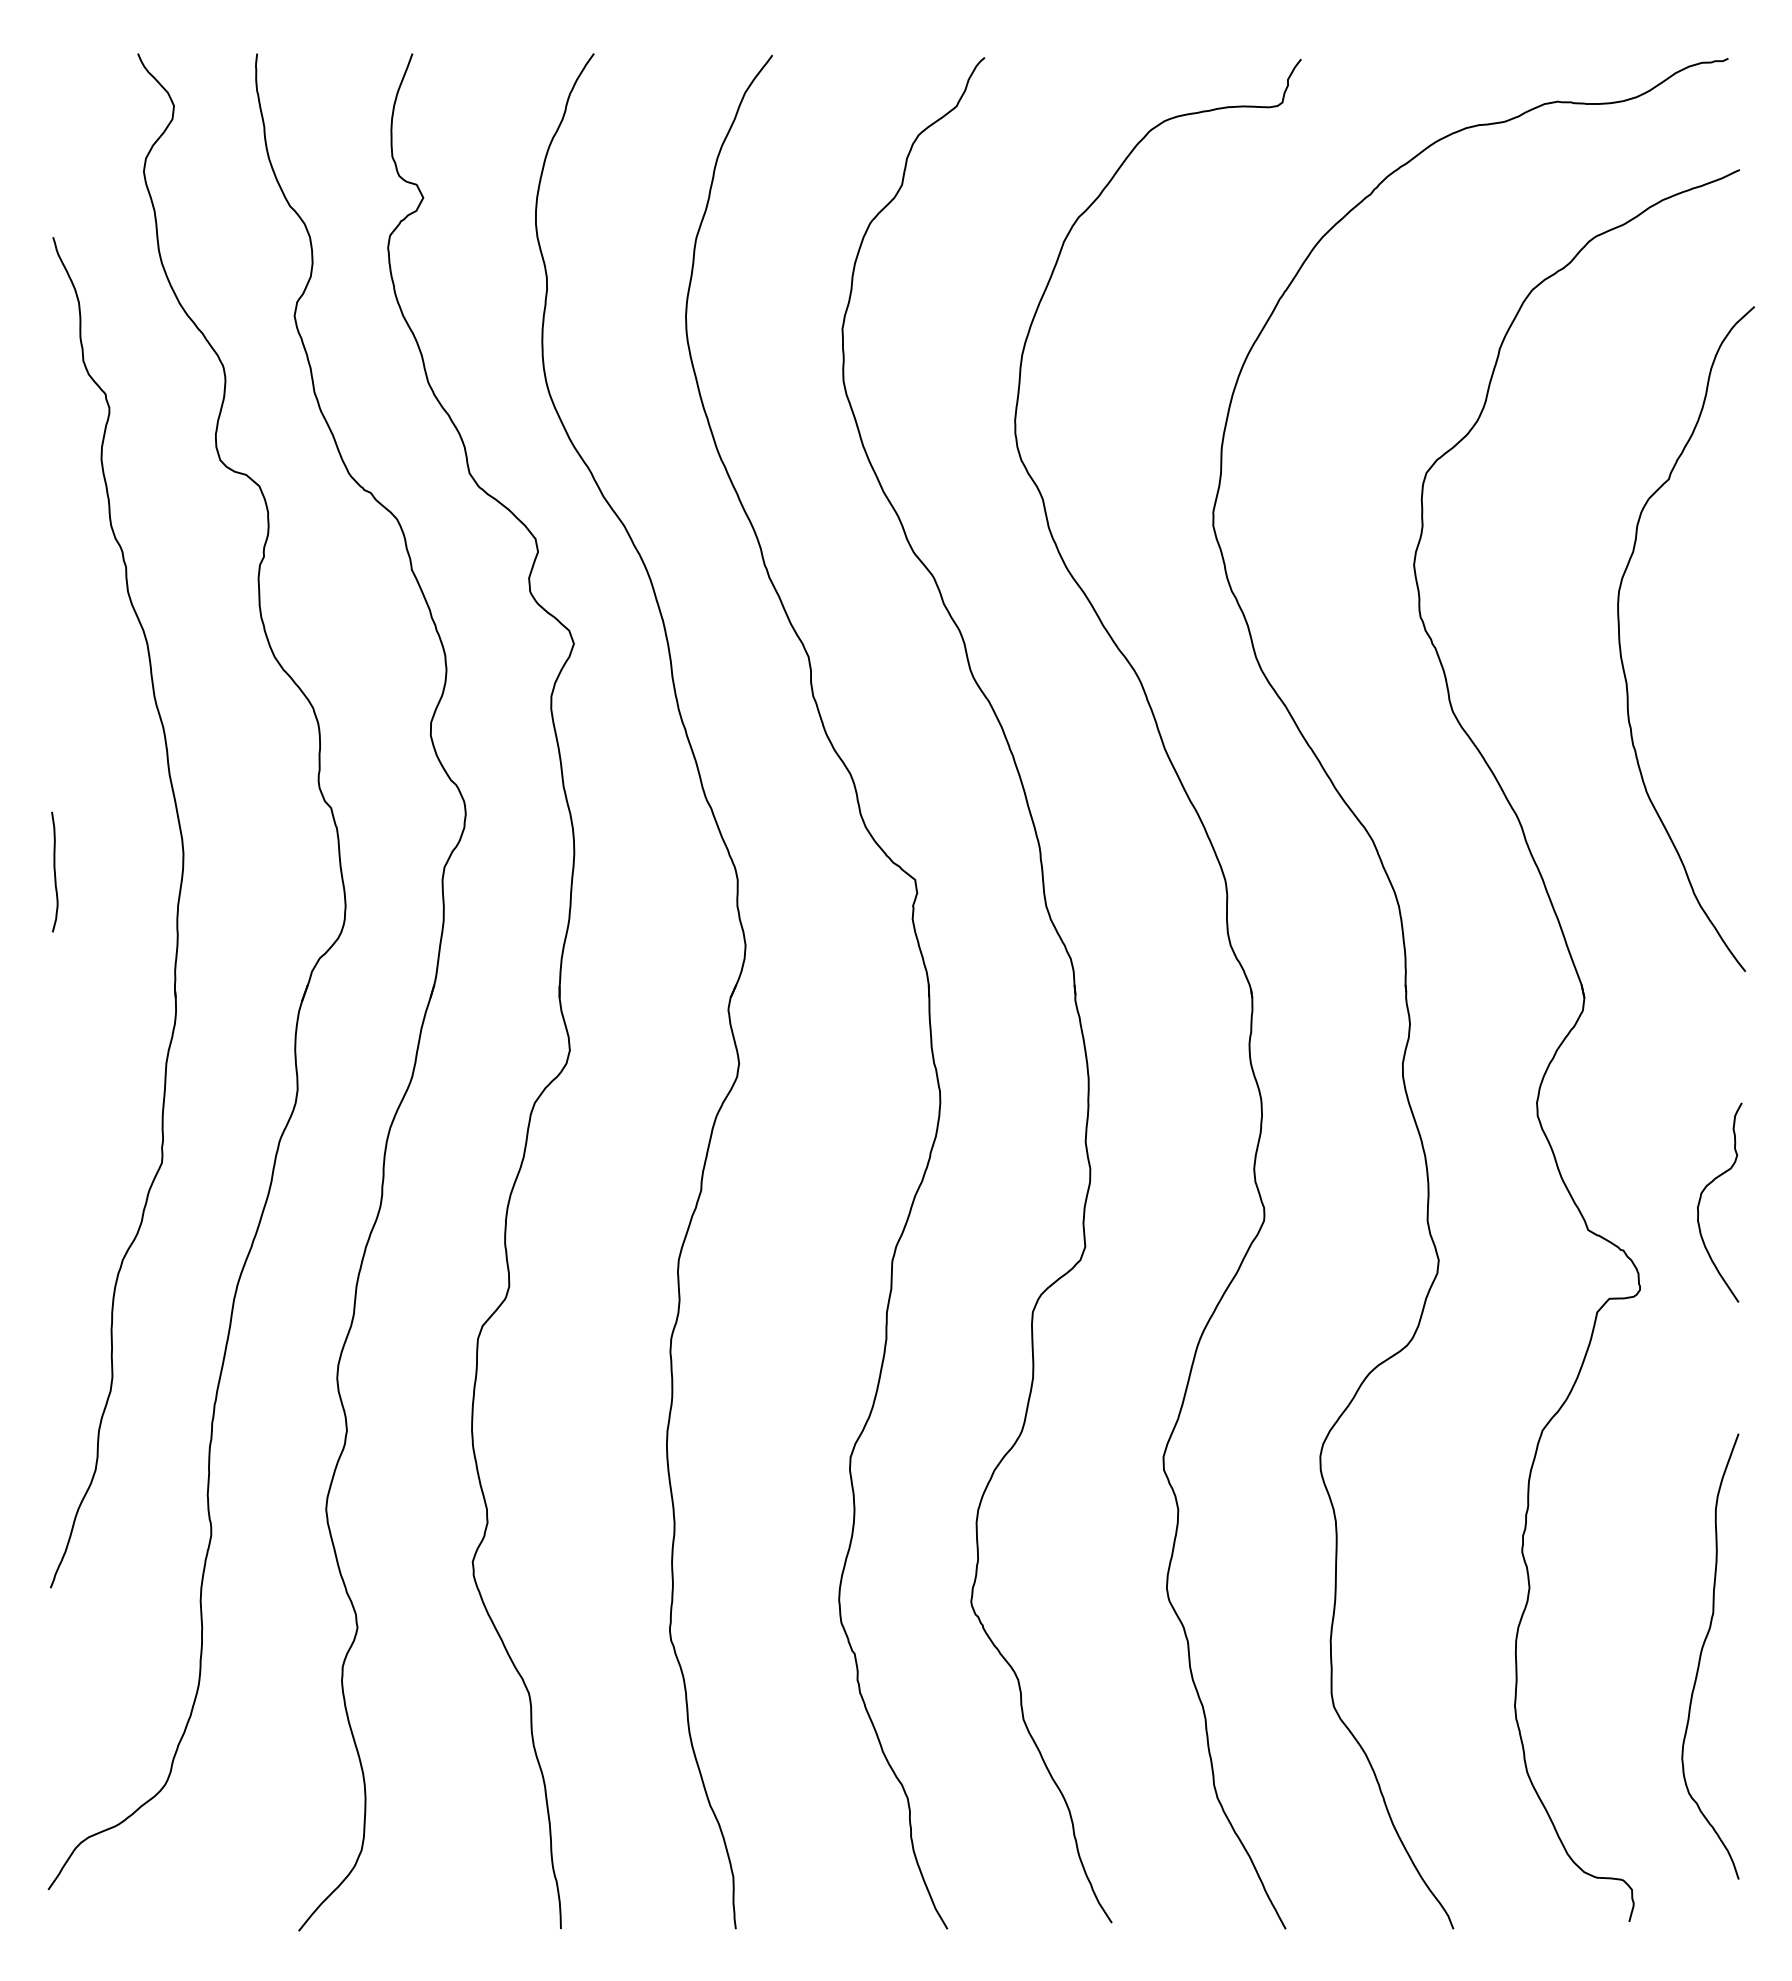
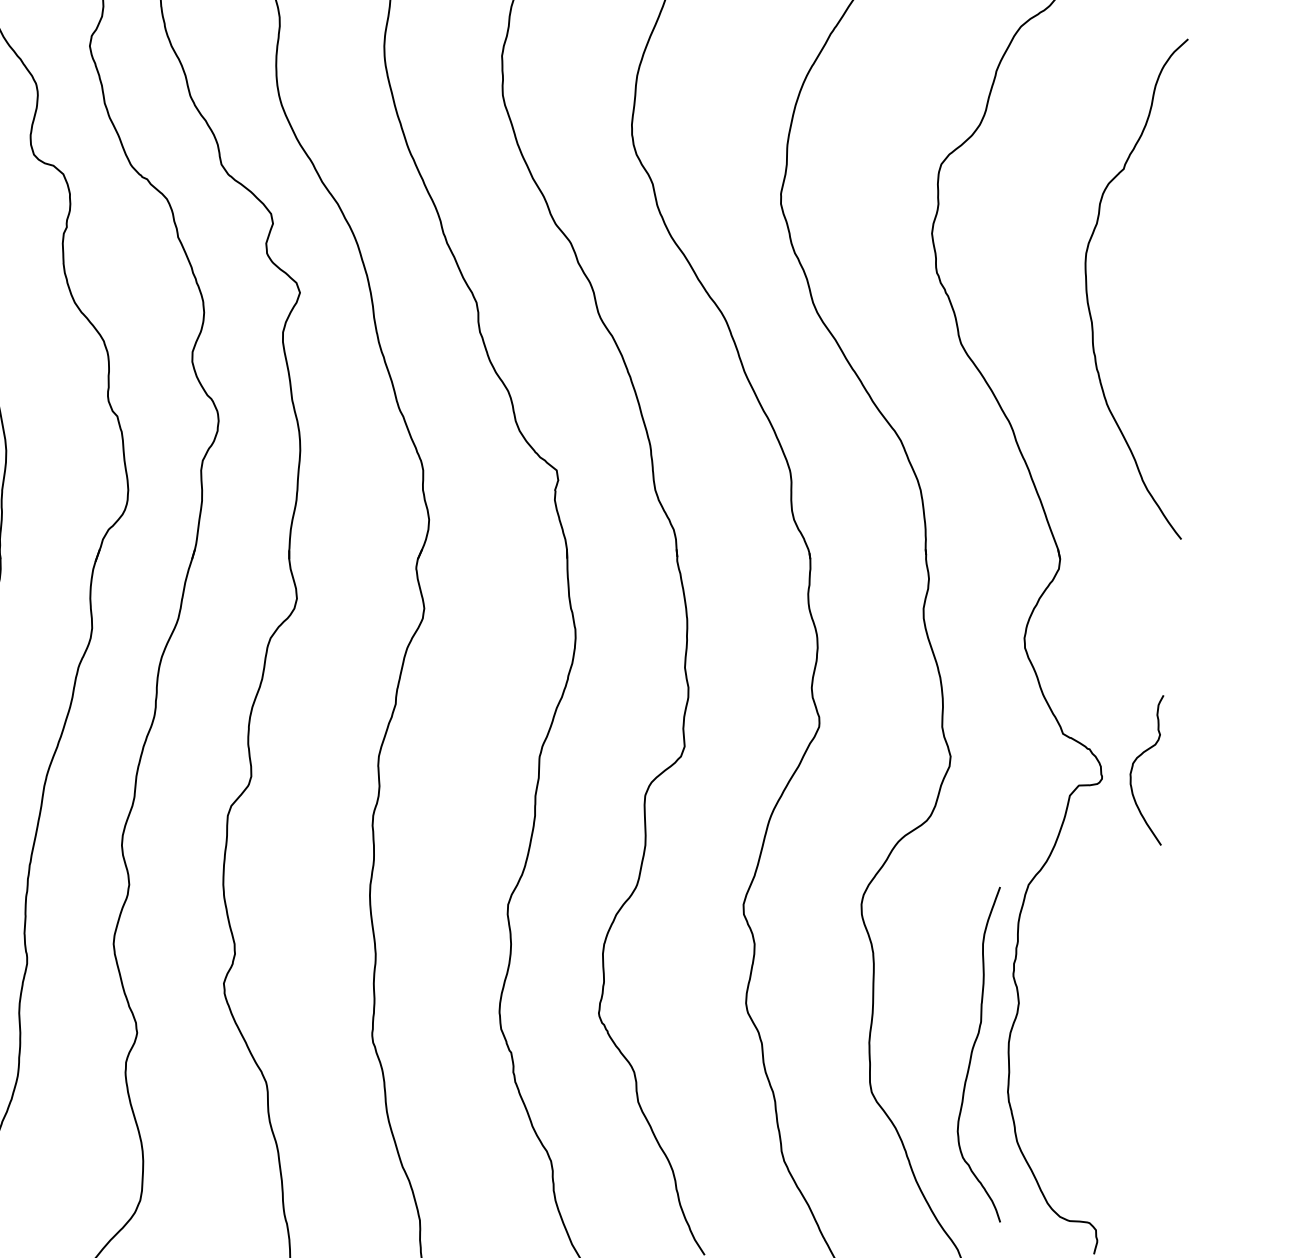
curve: (1701, 1198) -> (1133, 767), moved
curve: (1702, 1652) -> (973, 1051), moved

